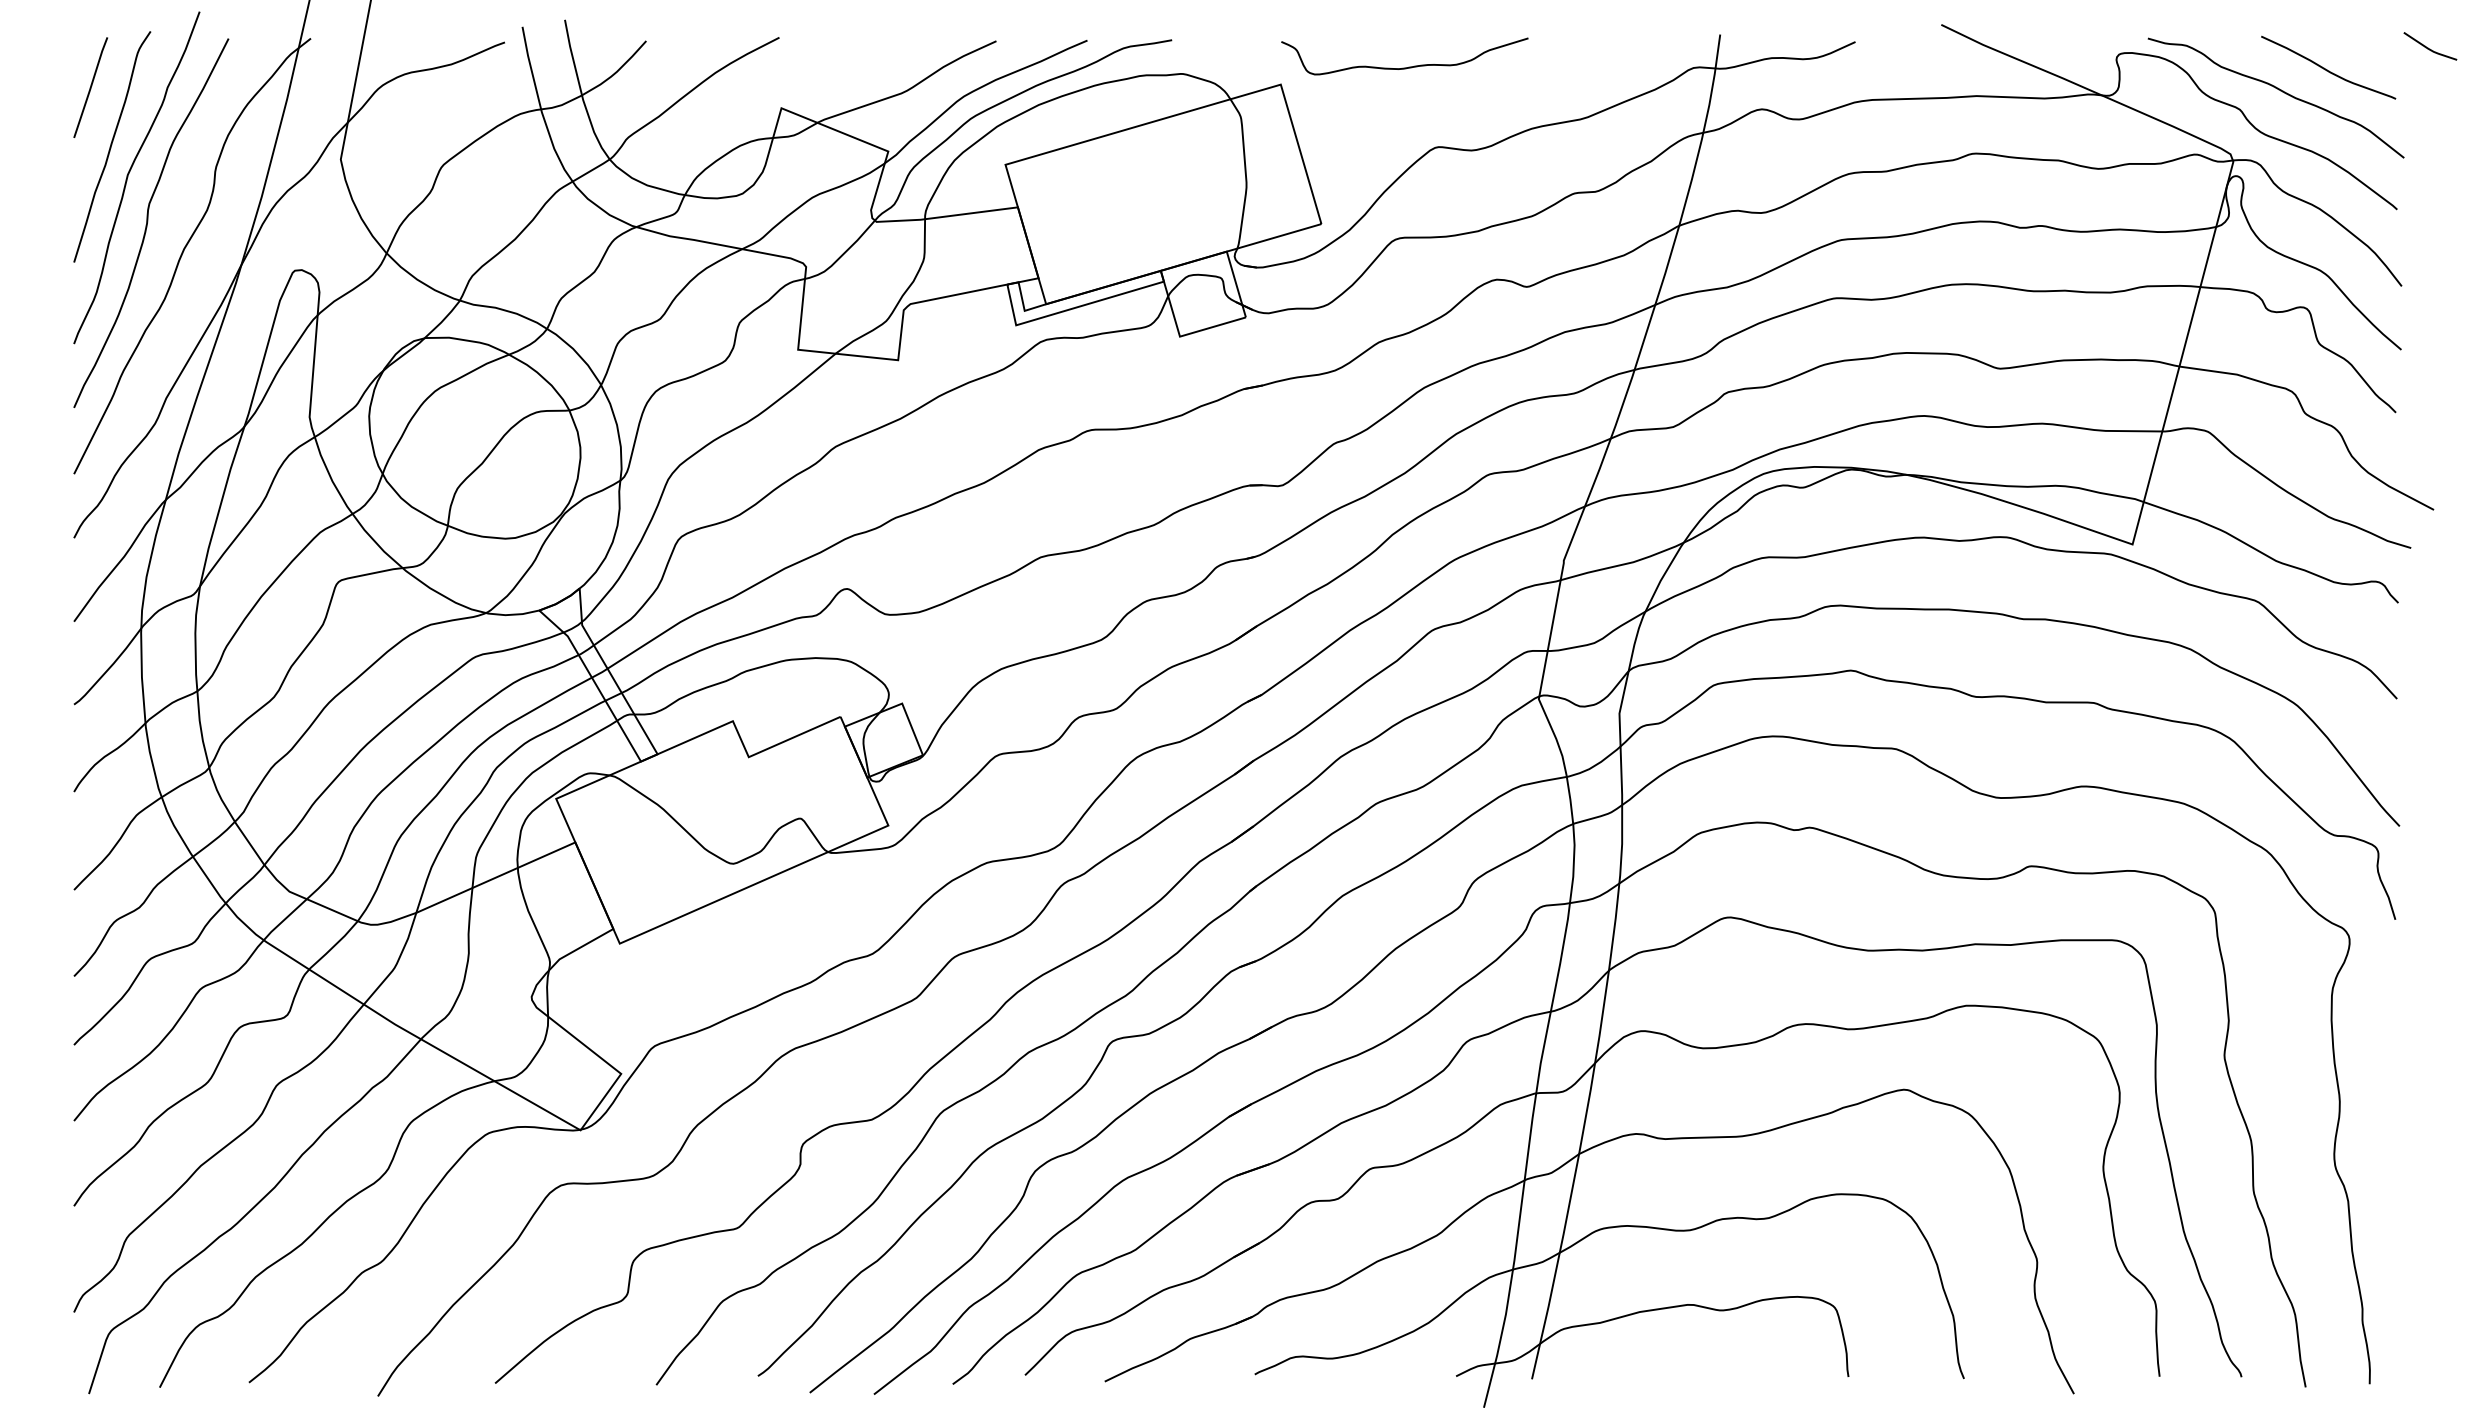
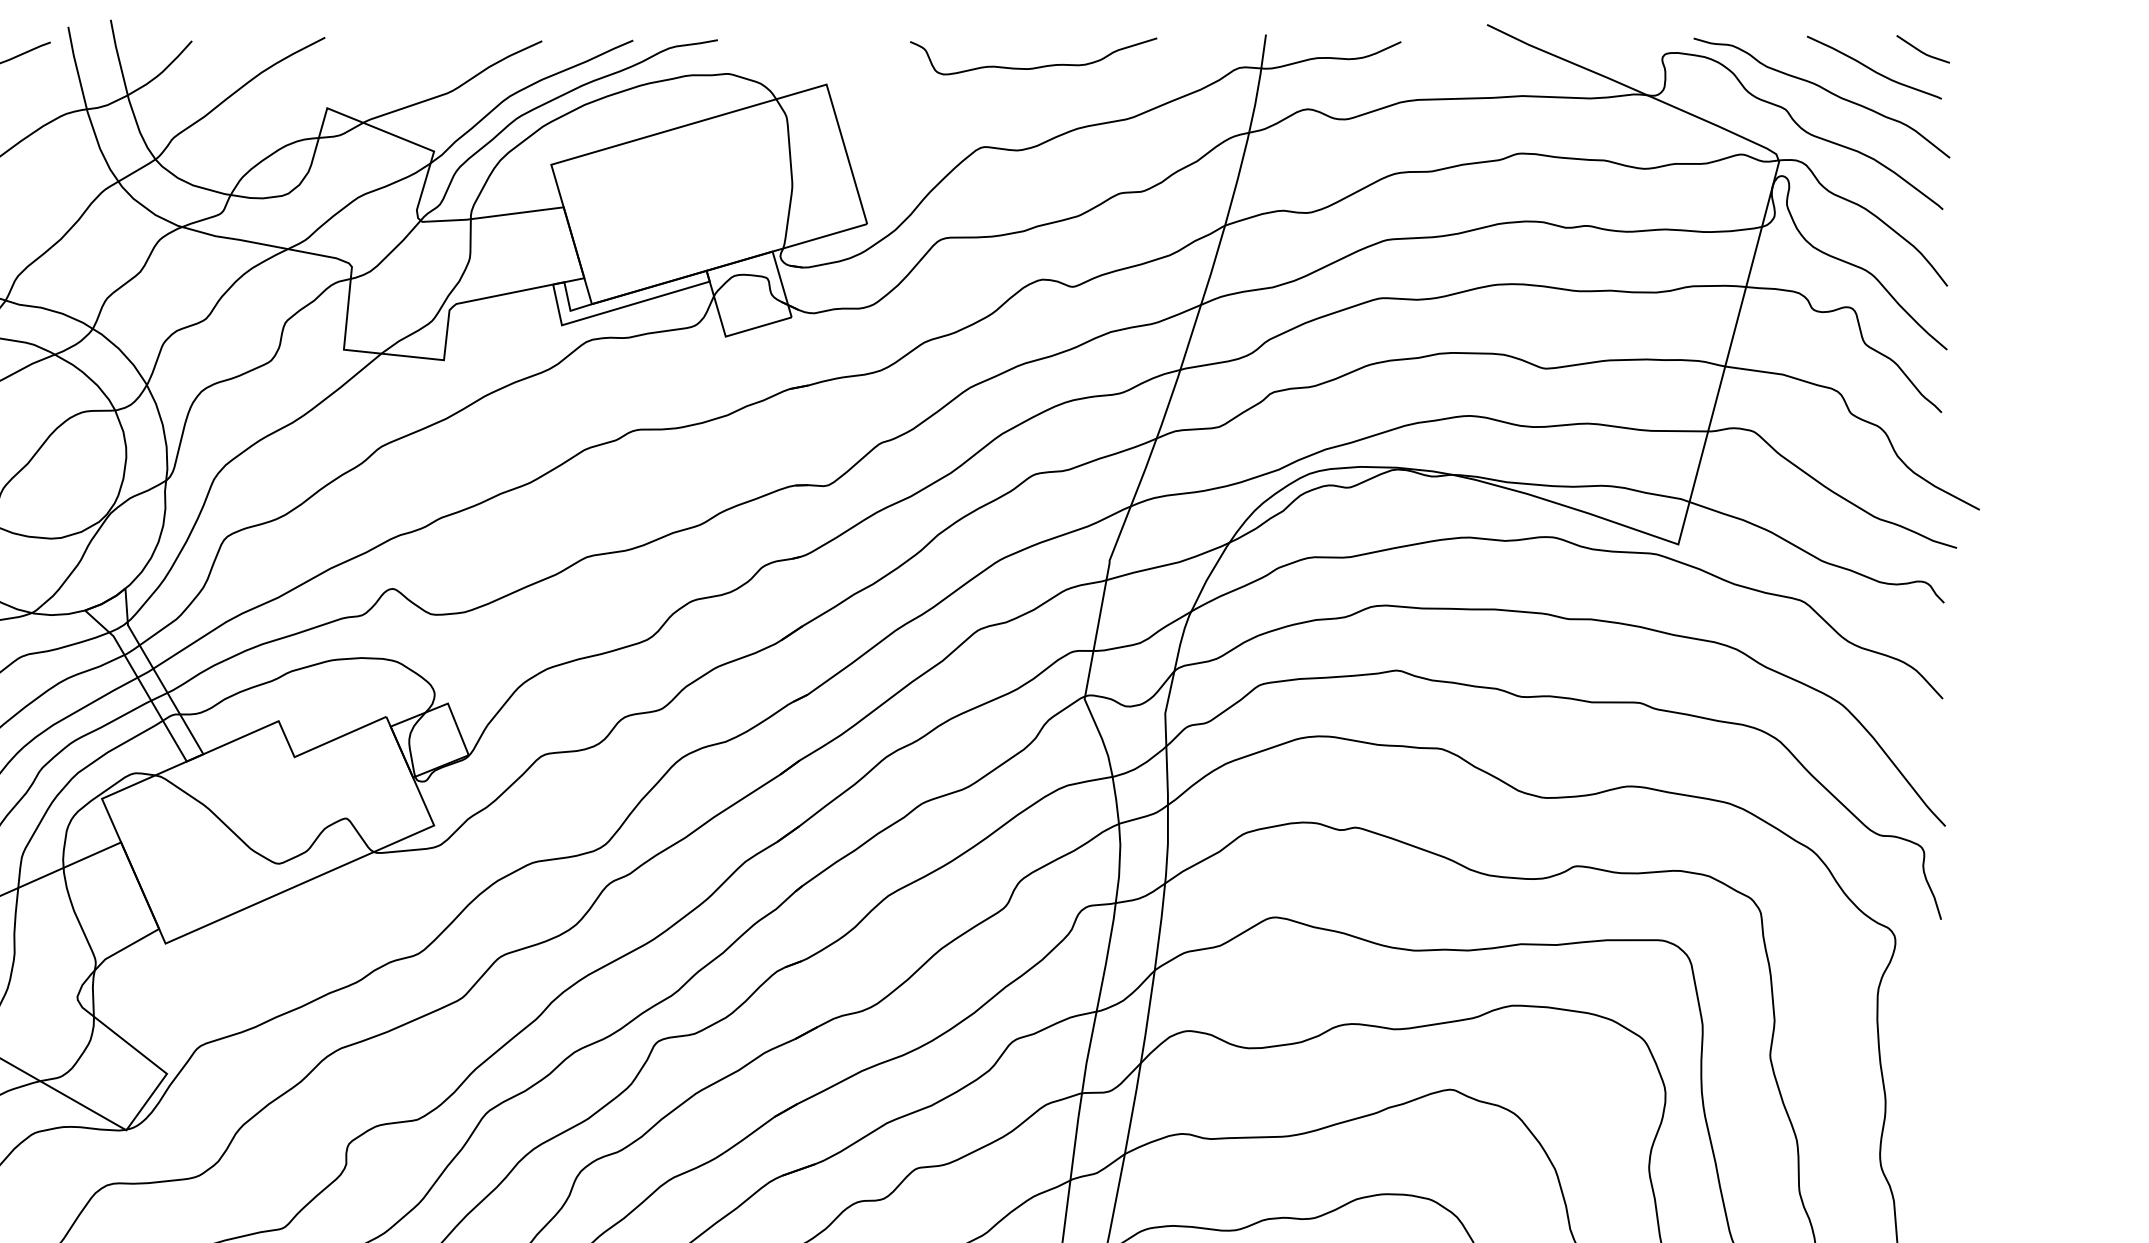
line: (2430, 48) -> (1923, 51), moved
curve: (1408, 66) -> (1037, 66), moved

